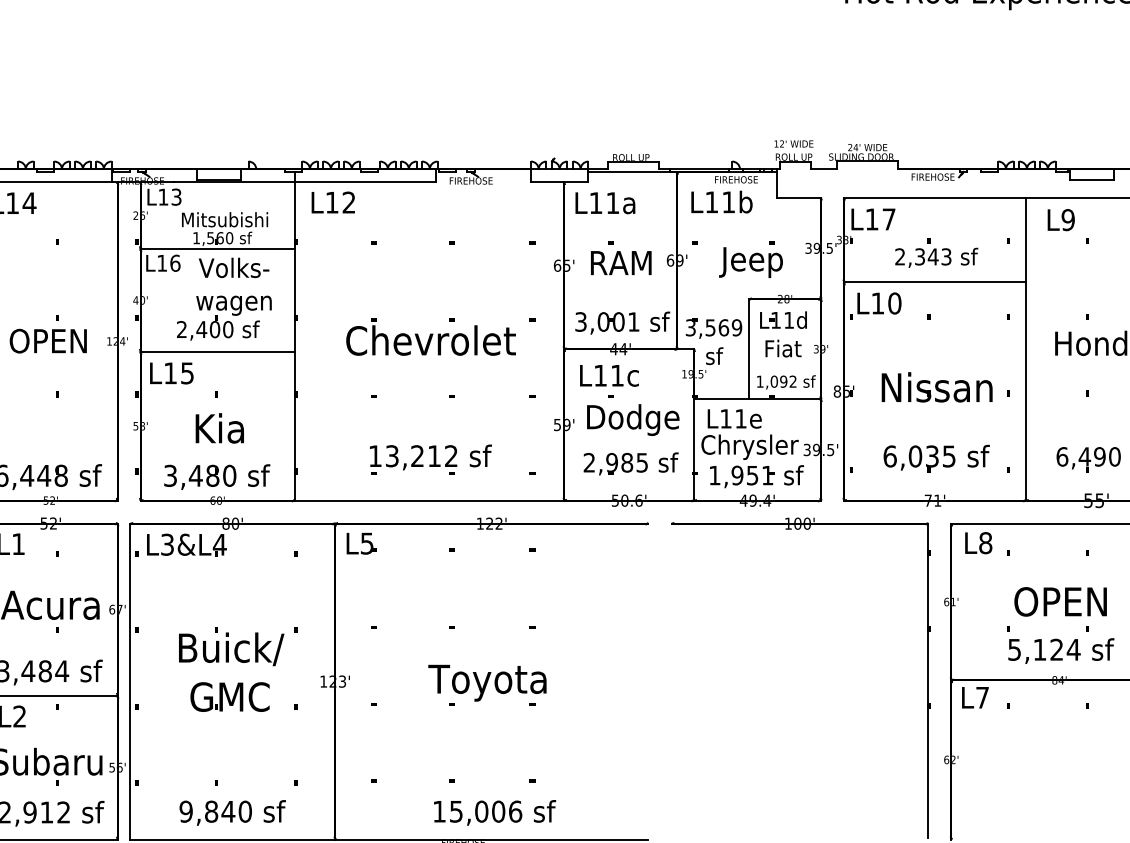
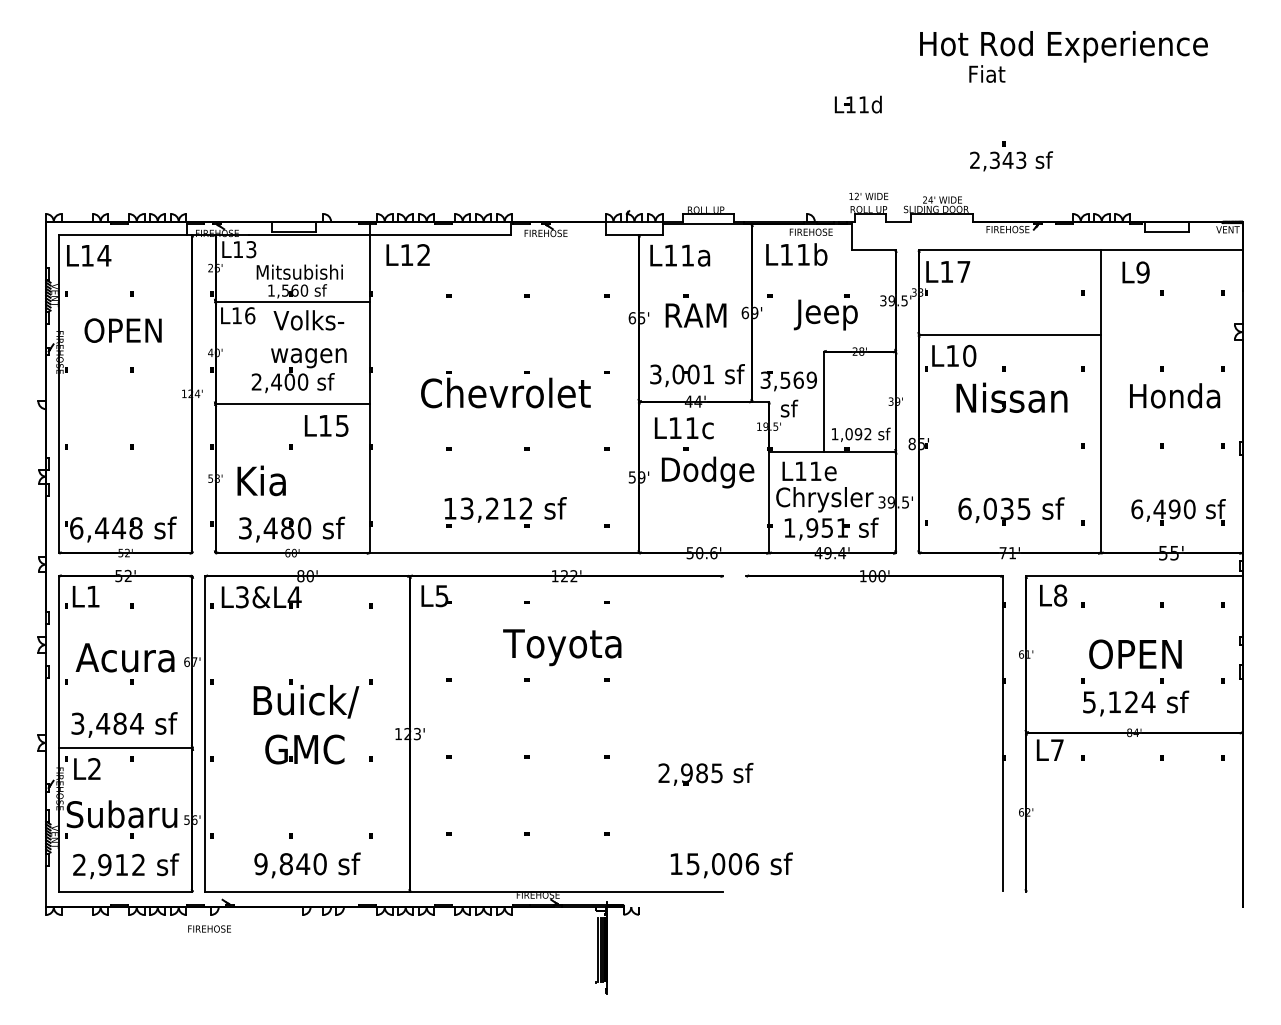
part: (936, 253) -> (1011, 156), moved
part: (782, 320) -> (857, 104), moved
text: (47, 341) -> (122, 330), moved
text: (783, 348) -> (987, 73), moved
text: (171, 373) -> (326, 425), moved
part: (936, 387) -> (1011, 397), moved
text: (219, 428) -> (261, 480), moved
part: (630, 463) -> (705, 773), moved
text: (487, 683) -> (562, 647), moved
text: (494, 813) -> (731, 865), moved

